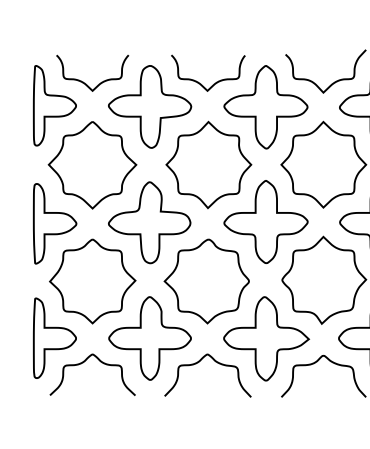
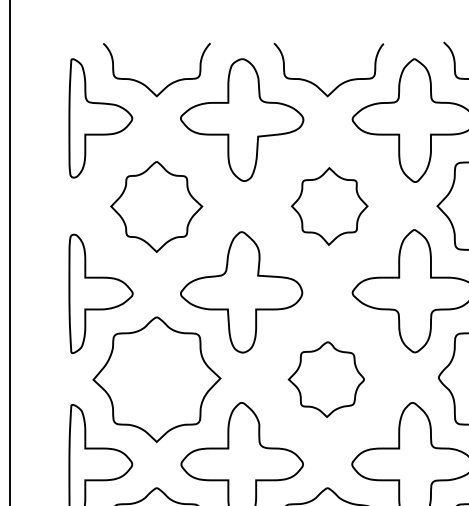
part: (208, 164) -> (329, 205), size x0.6
part: (92, 165) -> (156, 207), size x0.7
part: (206, 281) -> (326, 379), size x0.6

